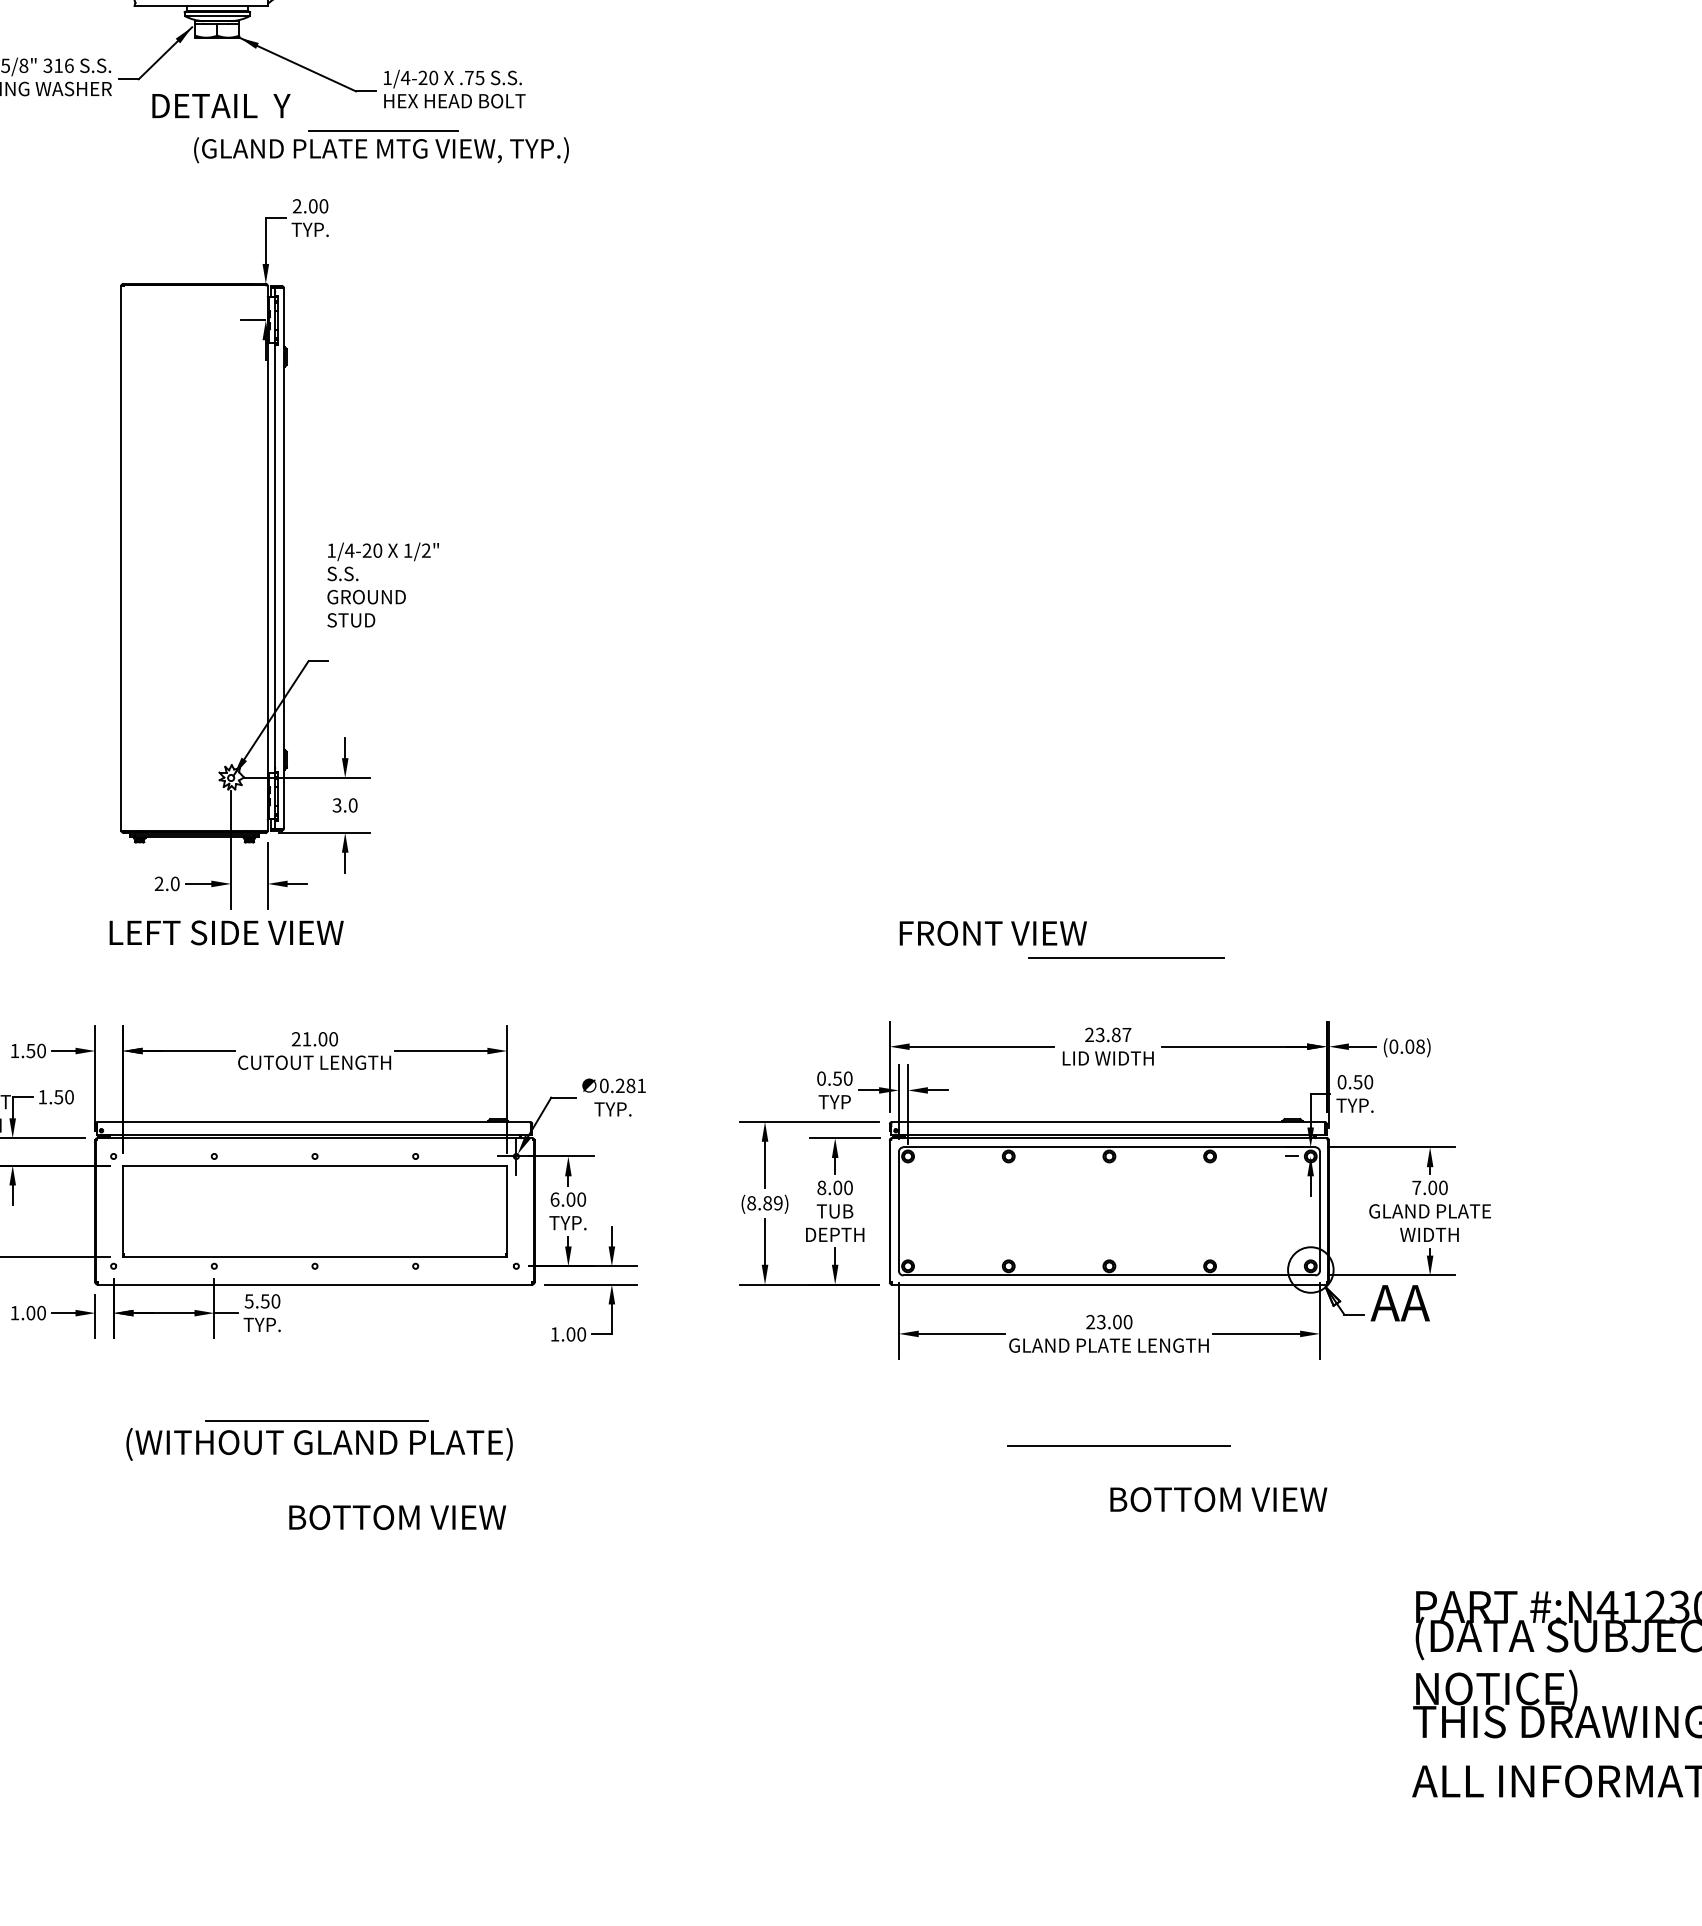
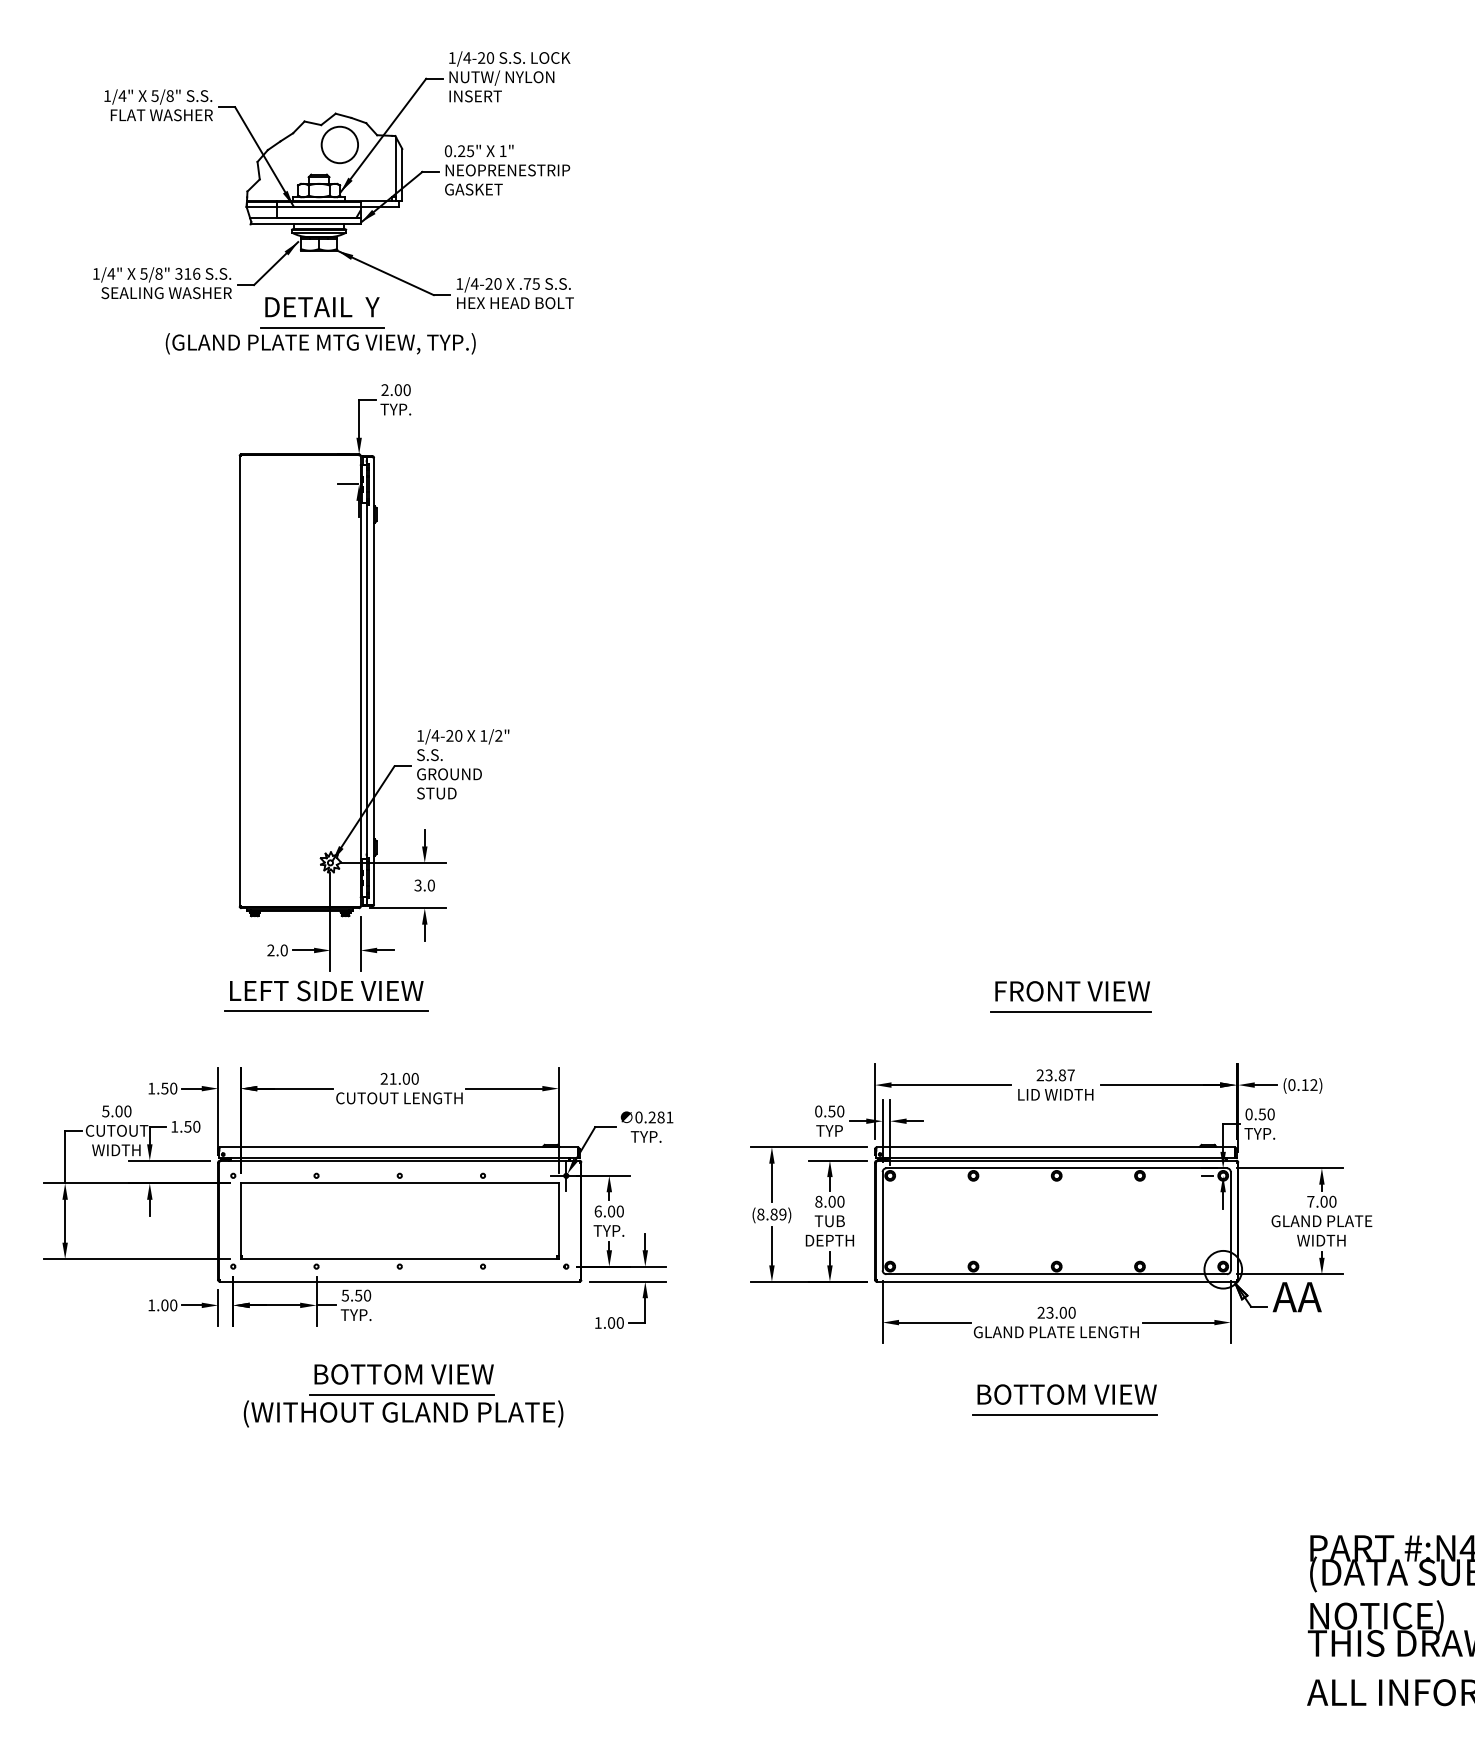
part: (381, 146) -> (320, 340), moved
text: (383, 585) -> (463, 764), moved
text: (993, 933) -> (1072, 991), moved
line: (226, 957) -> (326, 1011), added
text: (1415, 1047) -> (1309, 1085), (0.08) -> (0.12)
text: (1217, 1499) -> (1066, 1394), moved
text: (396, 1517) -> (403, 1374), moved

